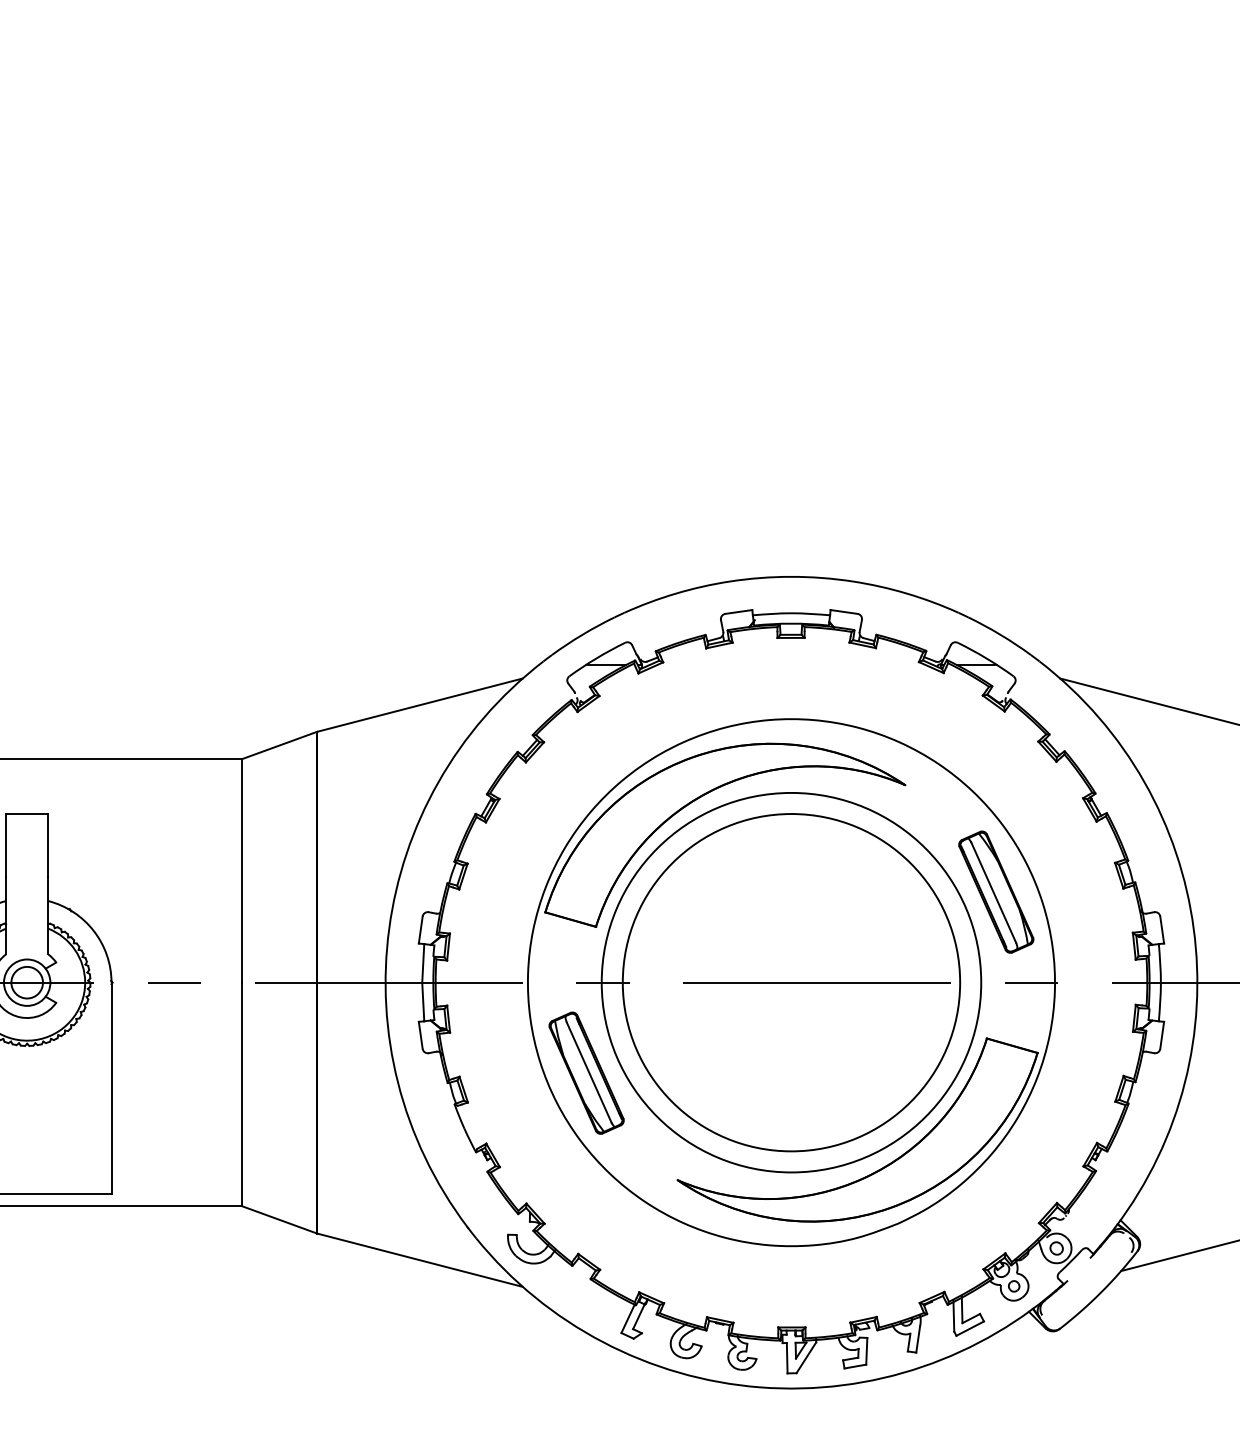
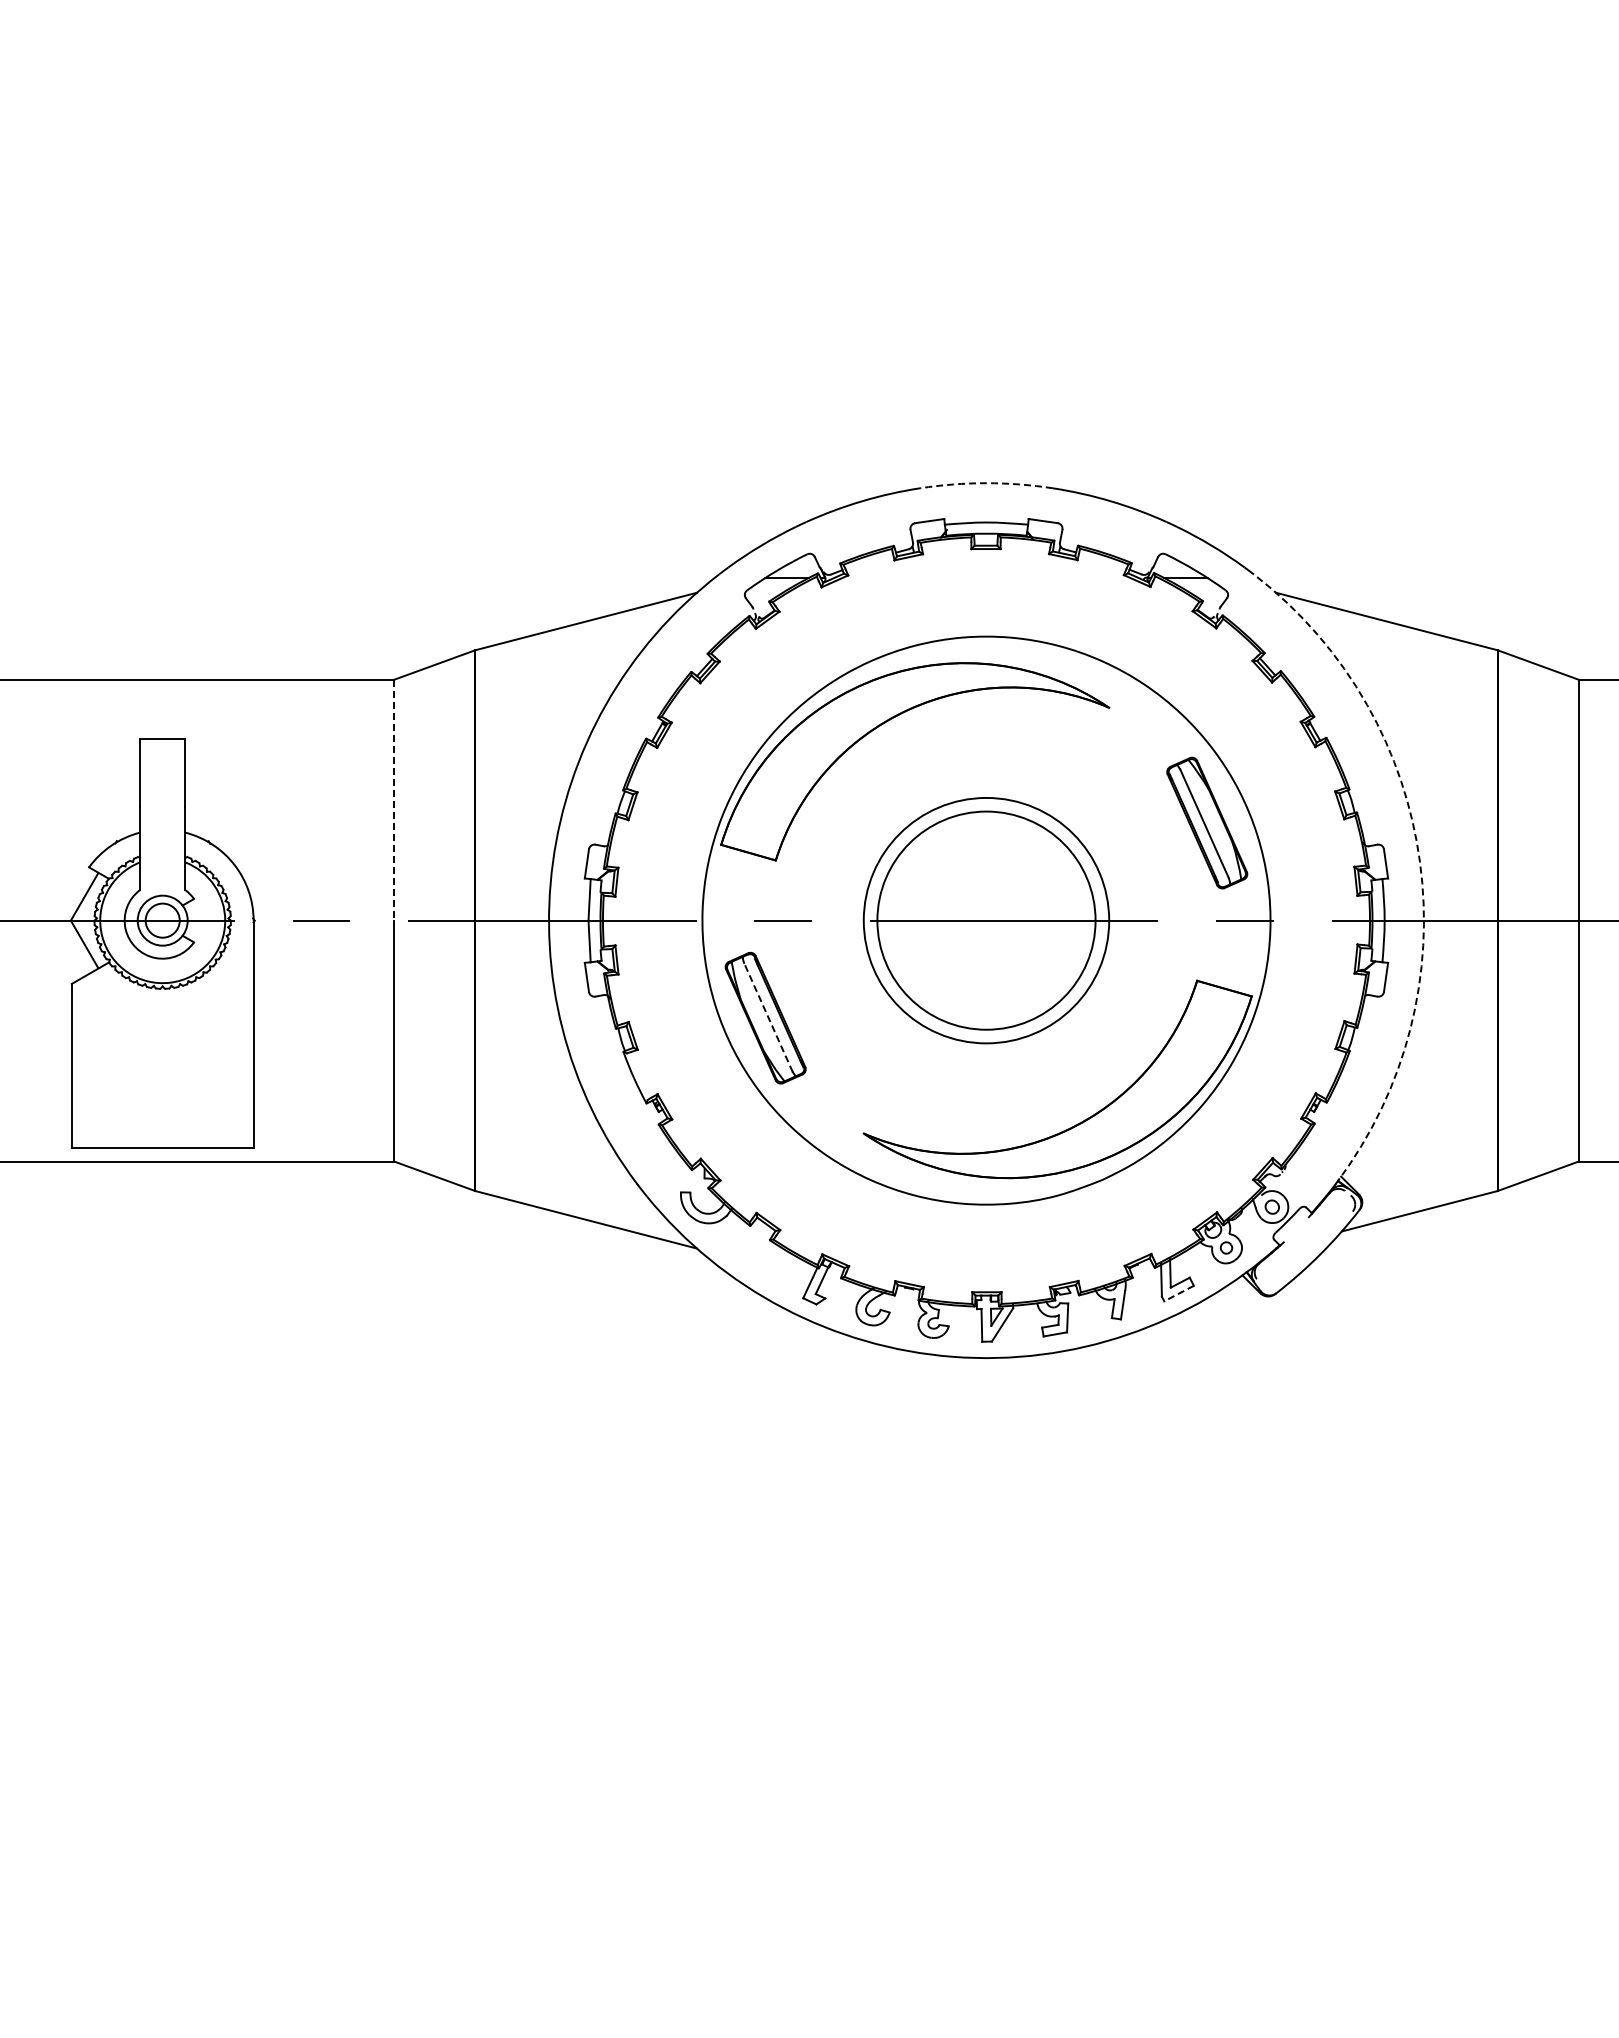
arc: (791, 577) -> (986, 483), solid -> dashed
line: (242, 871) -> (394, 800), solid -> dashed
arc: (1194, 928) -> (1420, 862), solid -> dashed
circle: (791, 982) -> (986, 920), size x0.6
circle: (791, 982) -> (986, 920), size x0.6
line: (589, 1072) -> (768, 1017), solid -> dashed
line: (970, 1328) -> (1179, 1293), solid -> dashed

